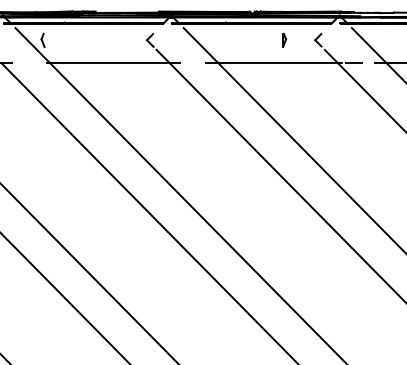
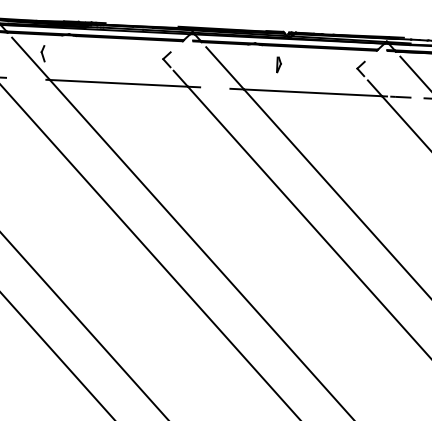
part: (284, 40) -> (279, 65), moved

